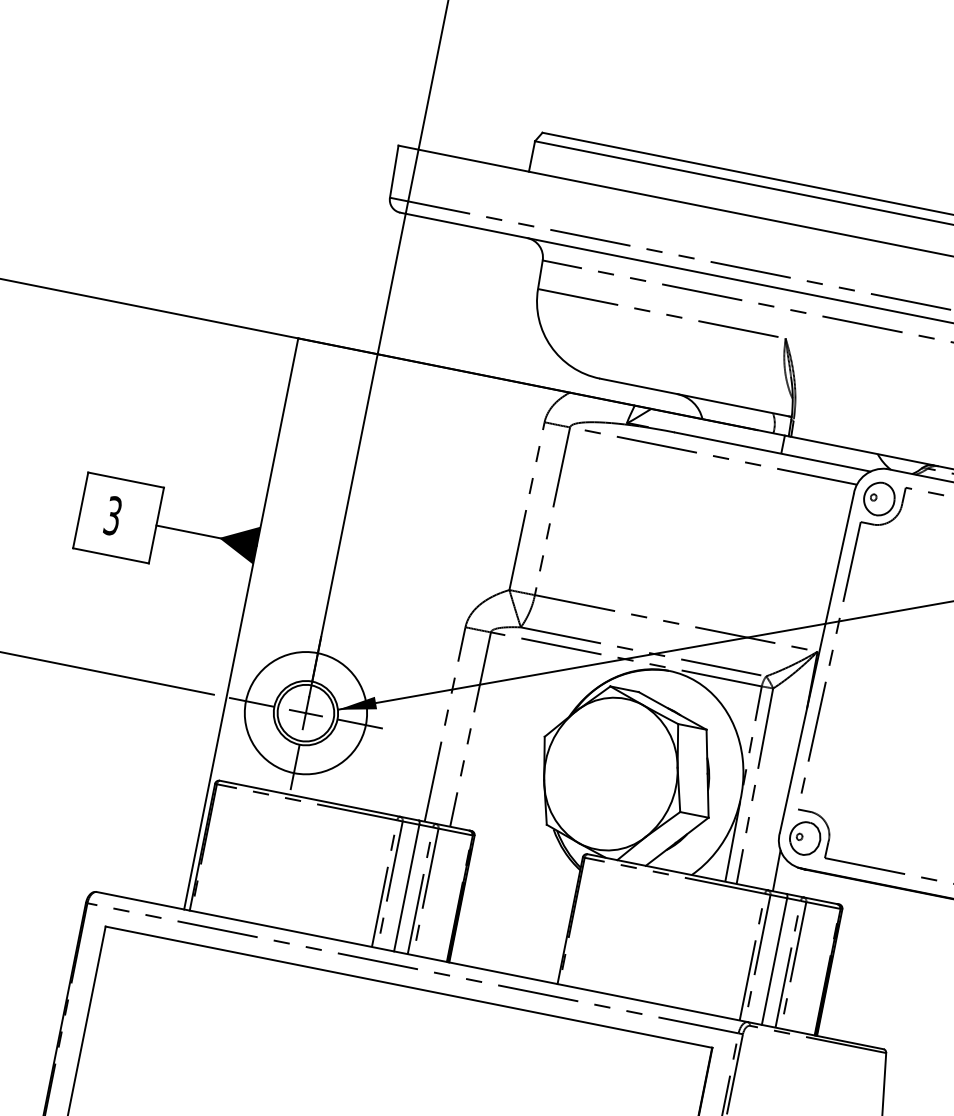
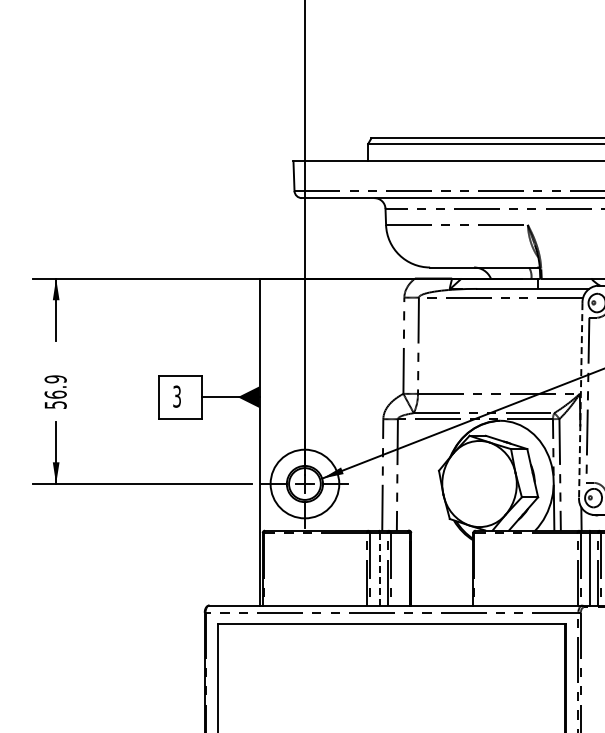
line: (816, 663) -> (580, 400), solid -> dashed
line: (406, 888) -> (379, 569), solid -> dashed

